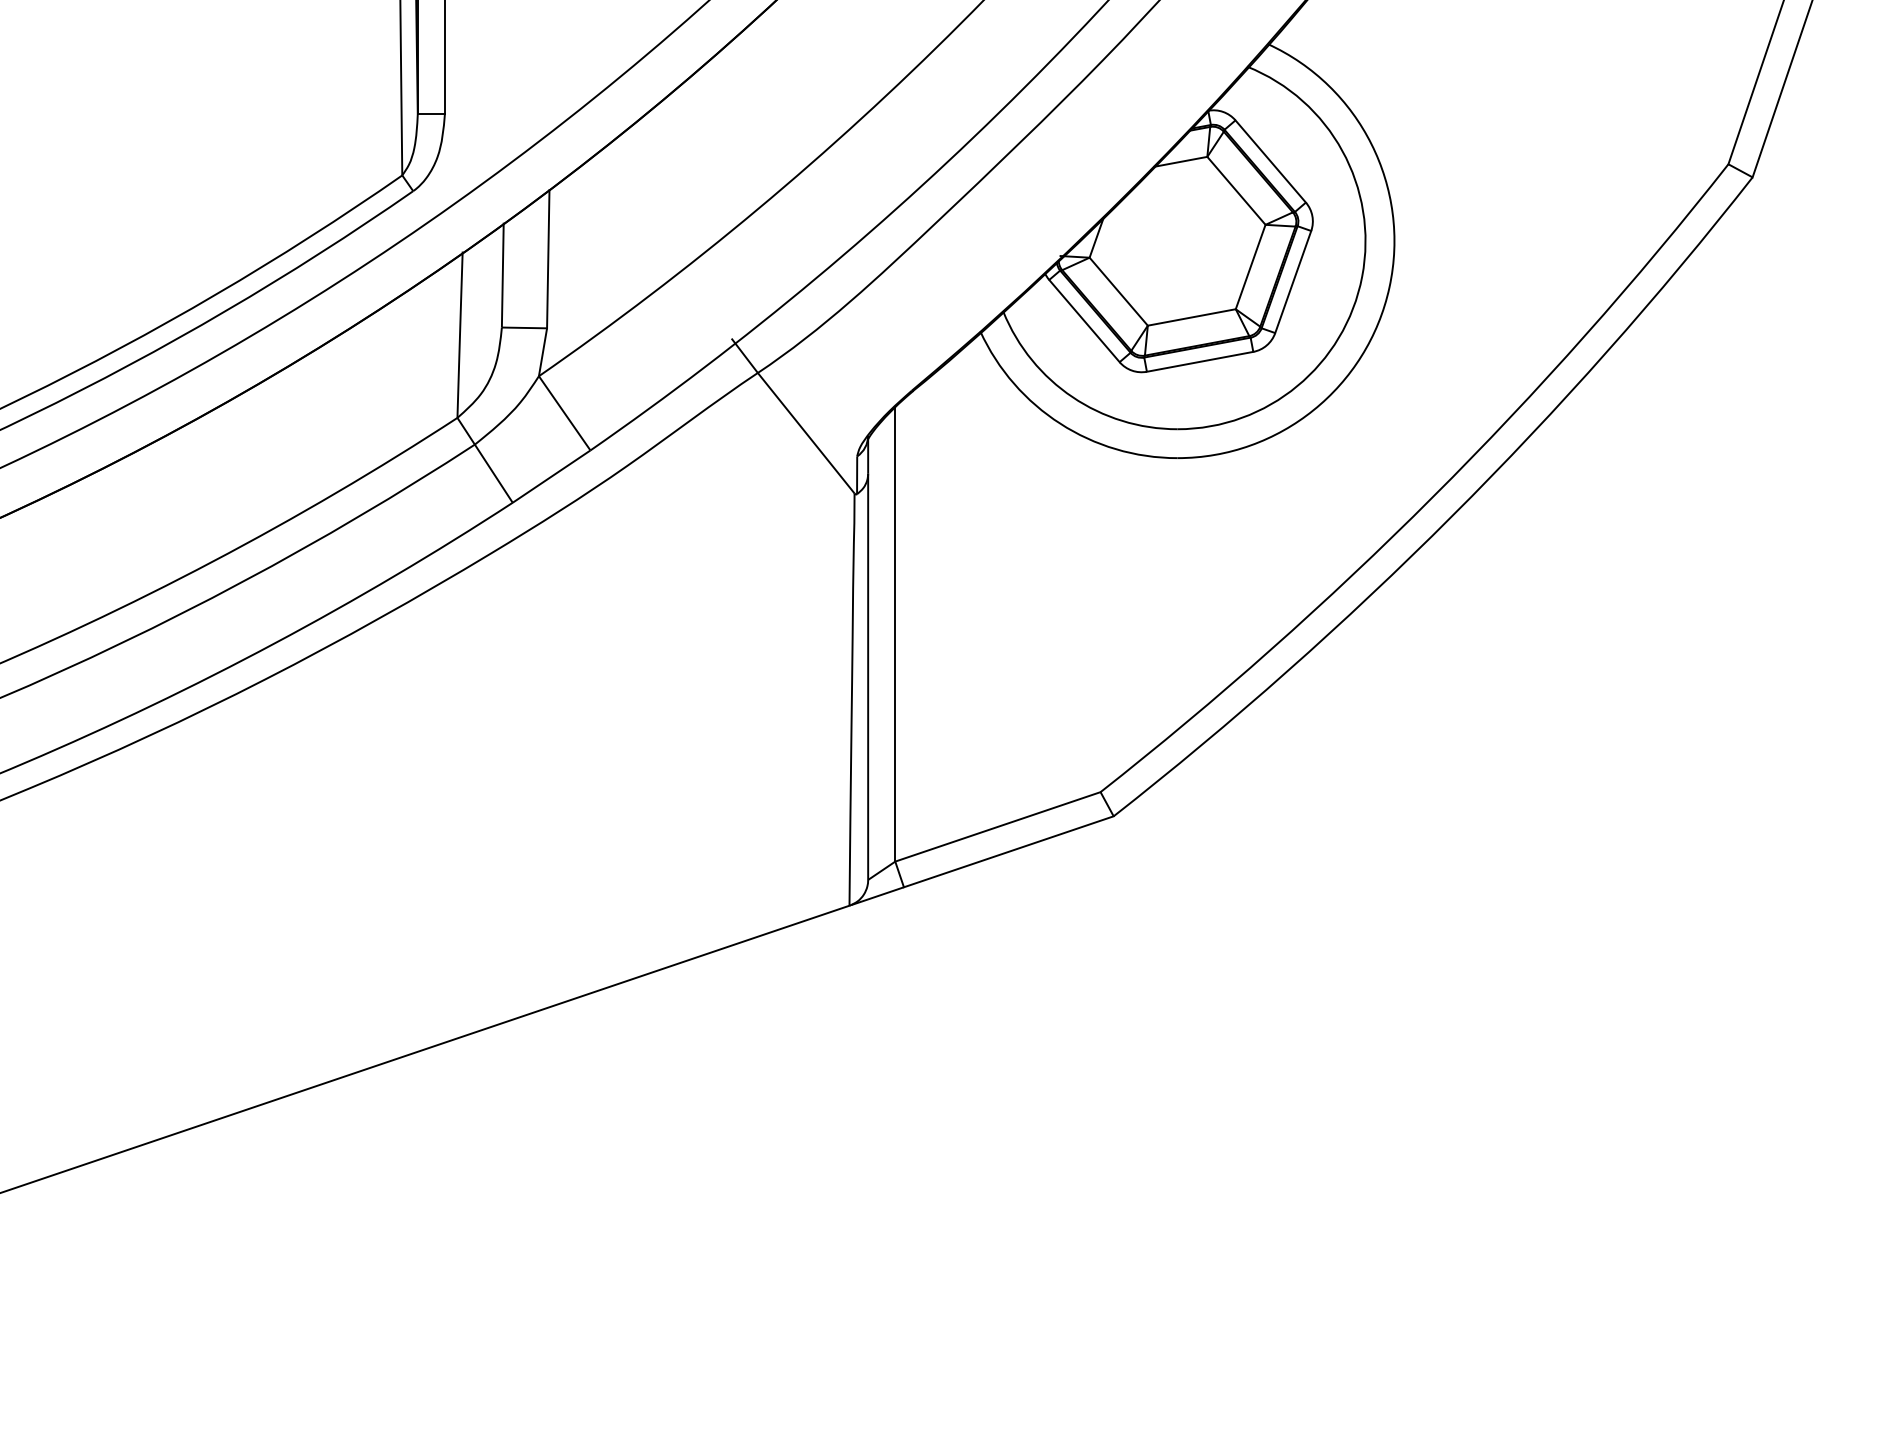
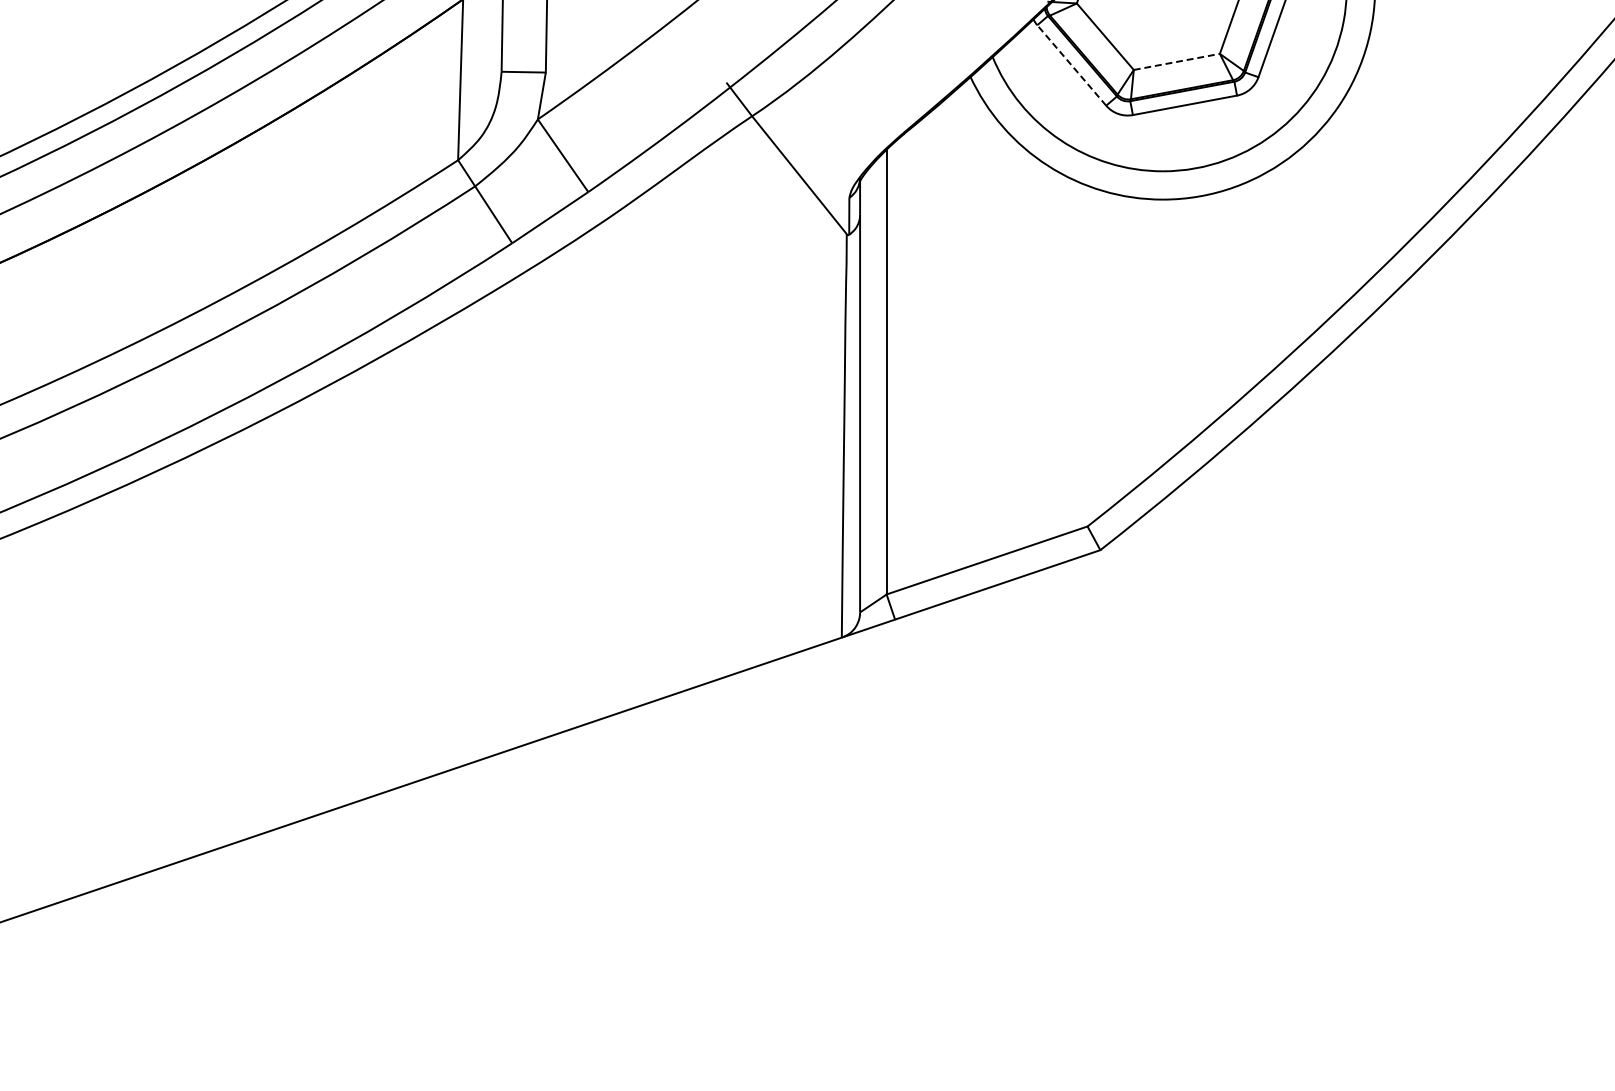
line: (1191, 317) -> (1176, 61), solid -> dashed
line: (1084, 320) -> (1071, 64), solid -> dashed

